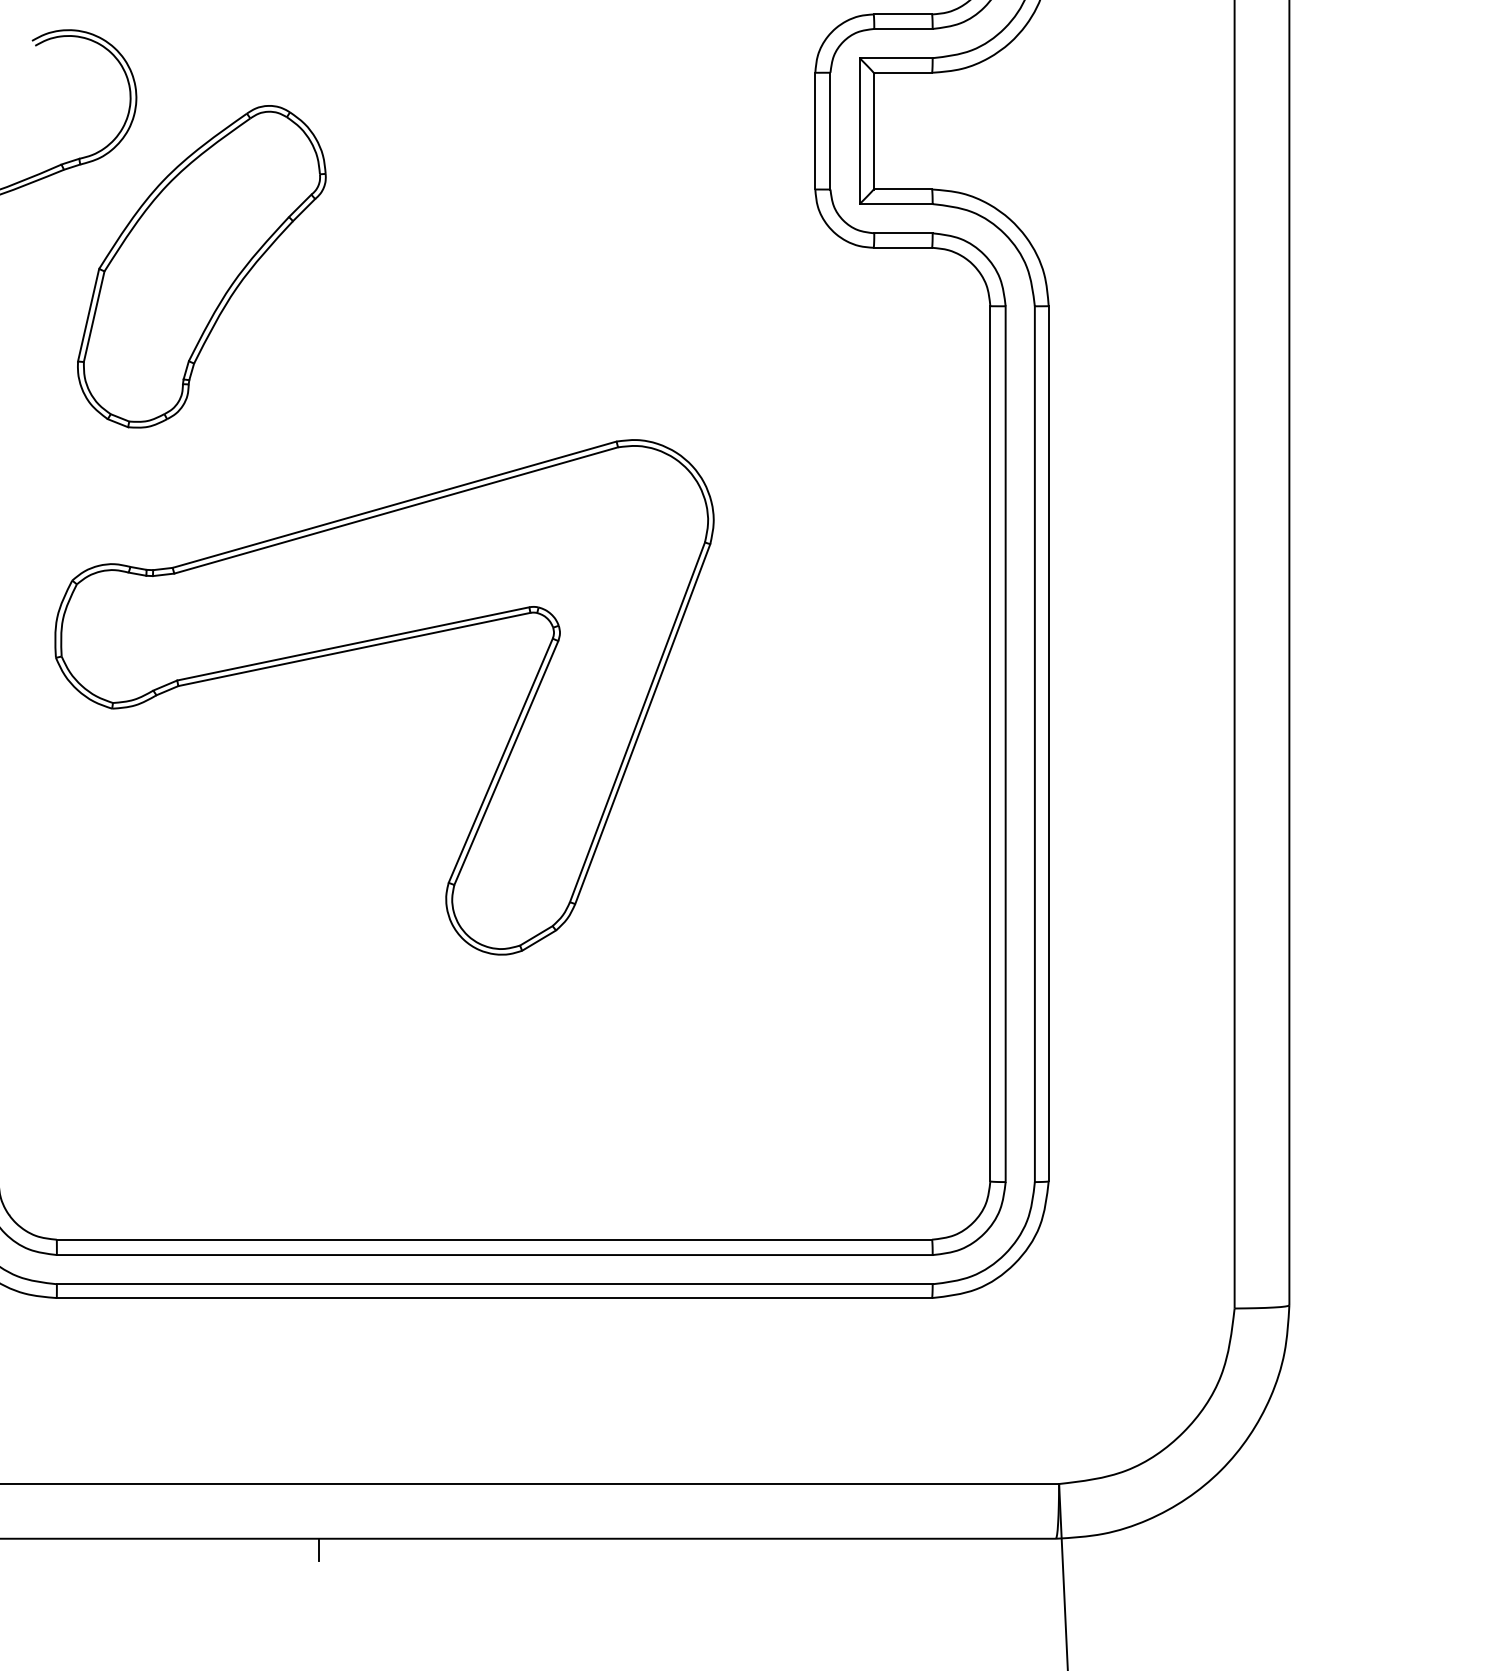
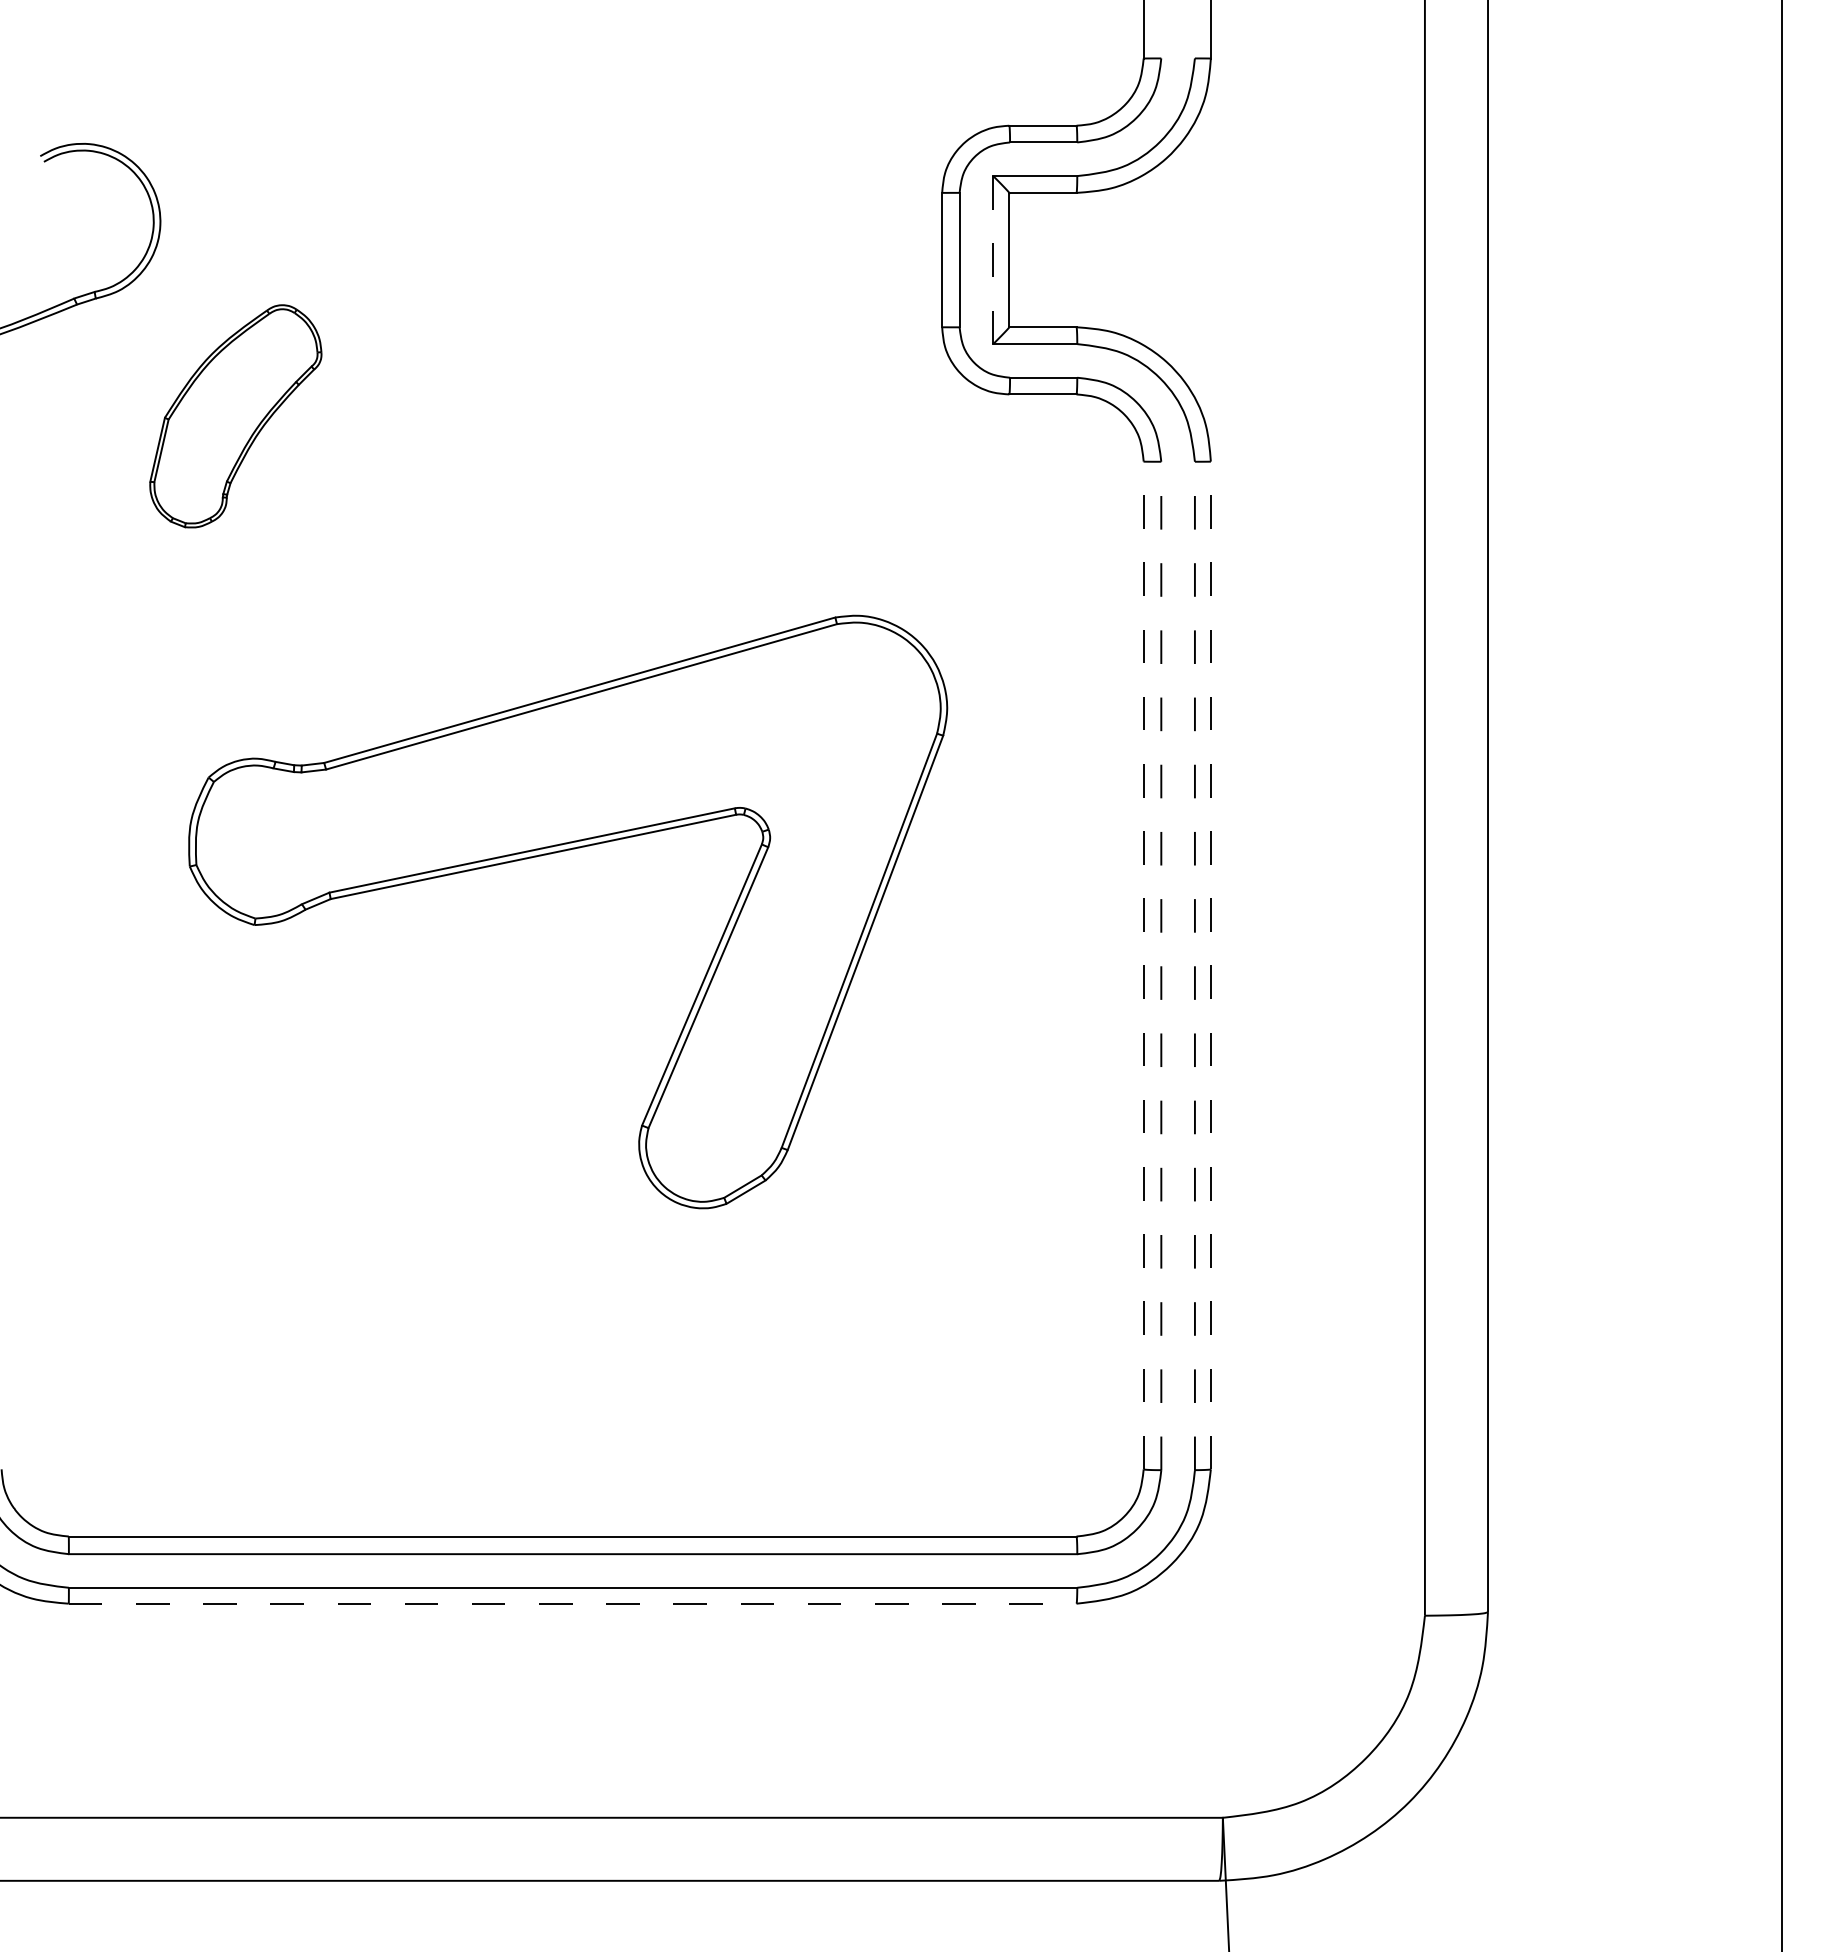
line: (859, 130) -> (993, 259), solid -> dashed
part: (201, 266) -> (235, 416), size x0.6
part: (373, 646) -> (555, 853), moved
line: (990, 743) -> (1143, 965), solid -> dashed
line: (1005, 743) -> (1161, 965), solid -> dashed
line: (1034, 743) -> (1194, 965), solid -> dashed
line: (1048, 743) -> (1210, 965), solid -> dashed
line: (494, 1297) -> (572, 1603), solid -> dashed
line: (319, 1549) -> (371, 1893), removed

